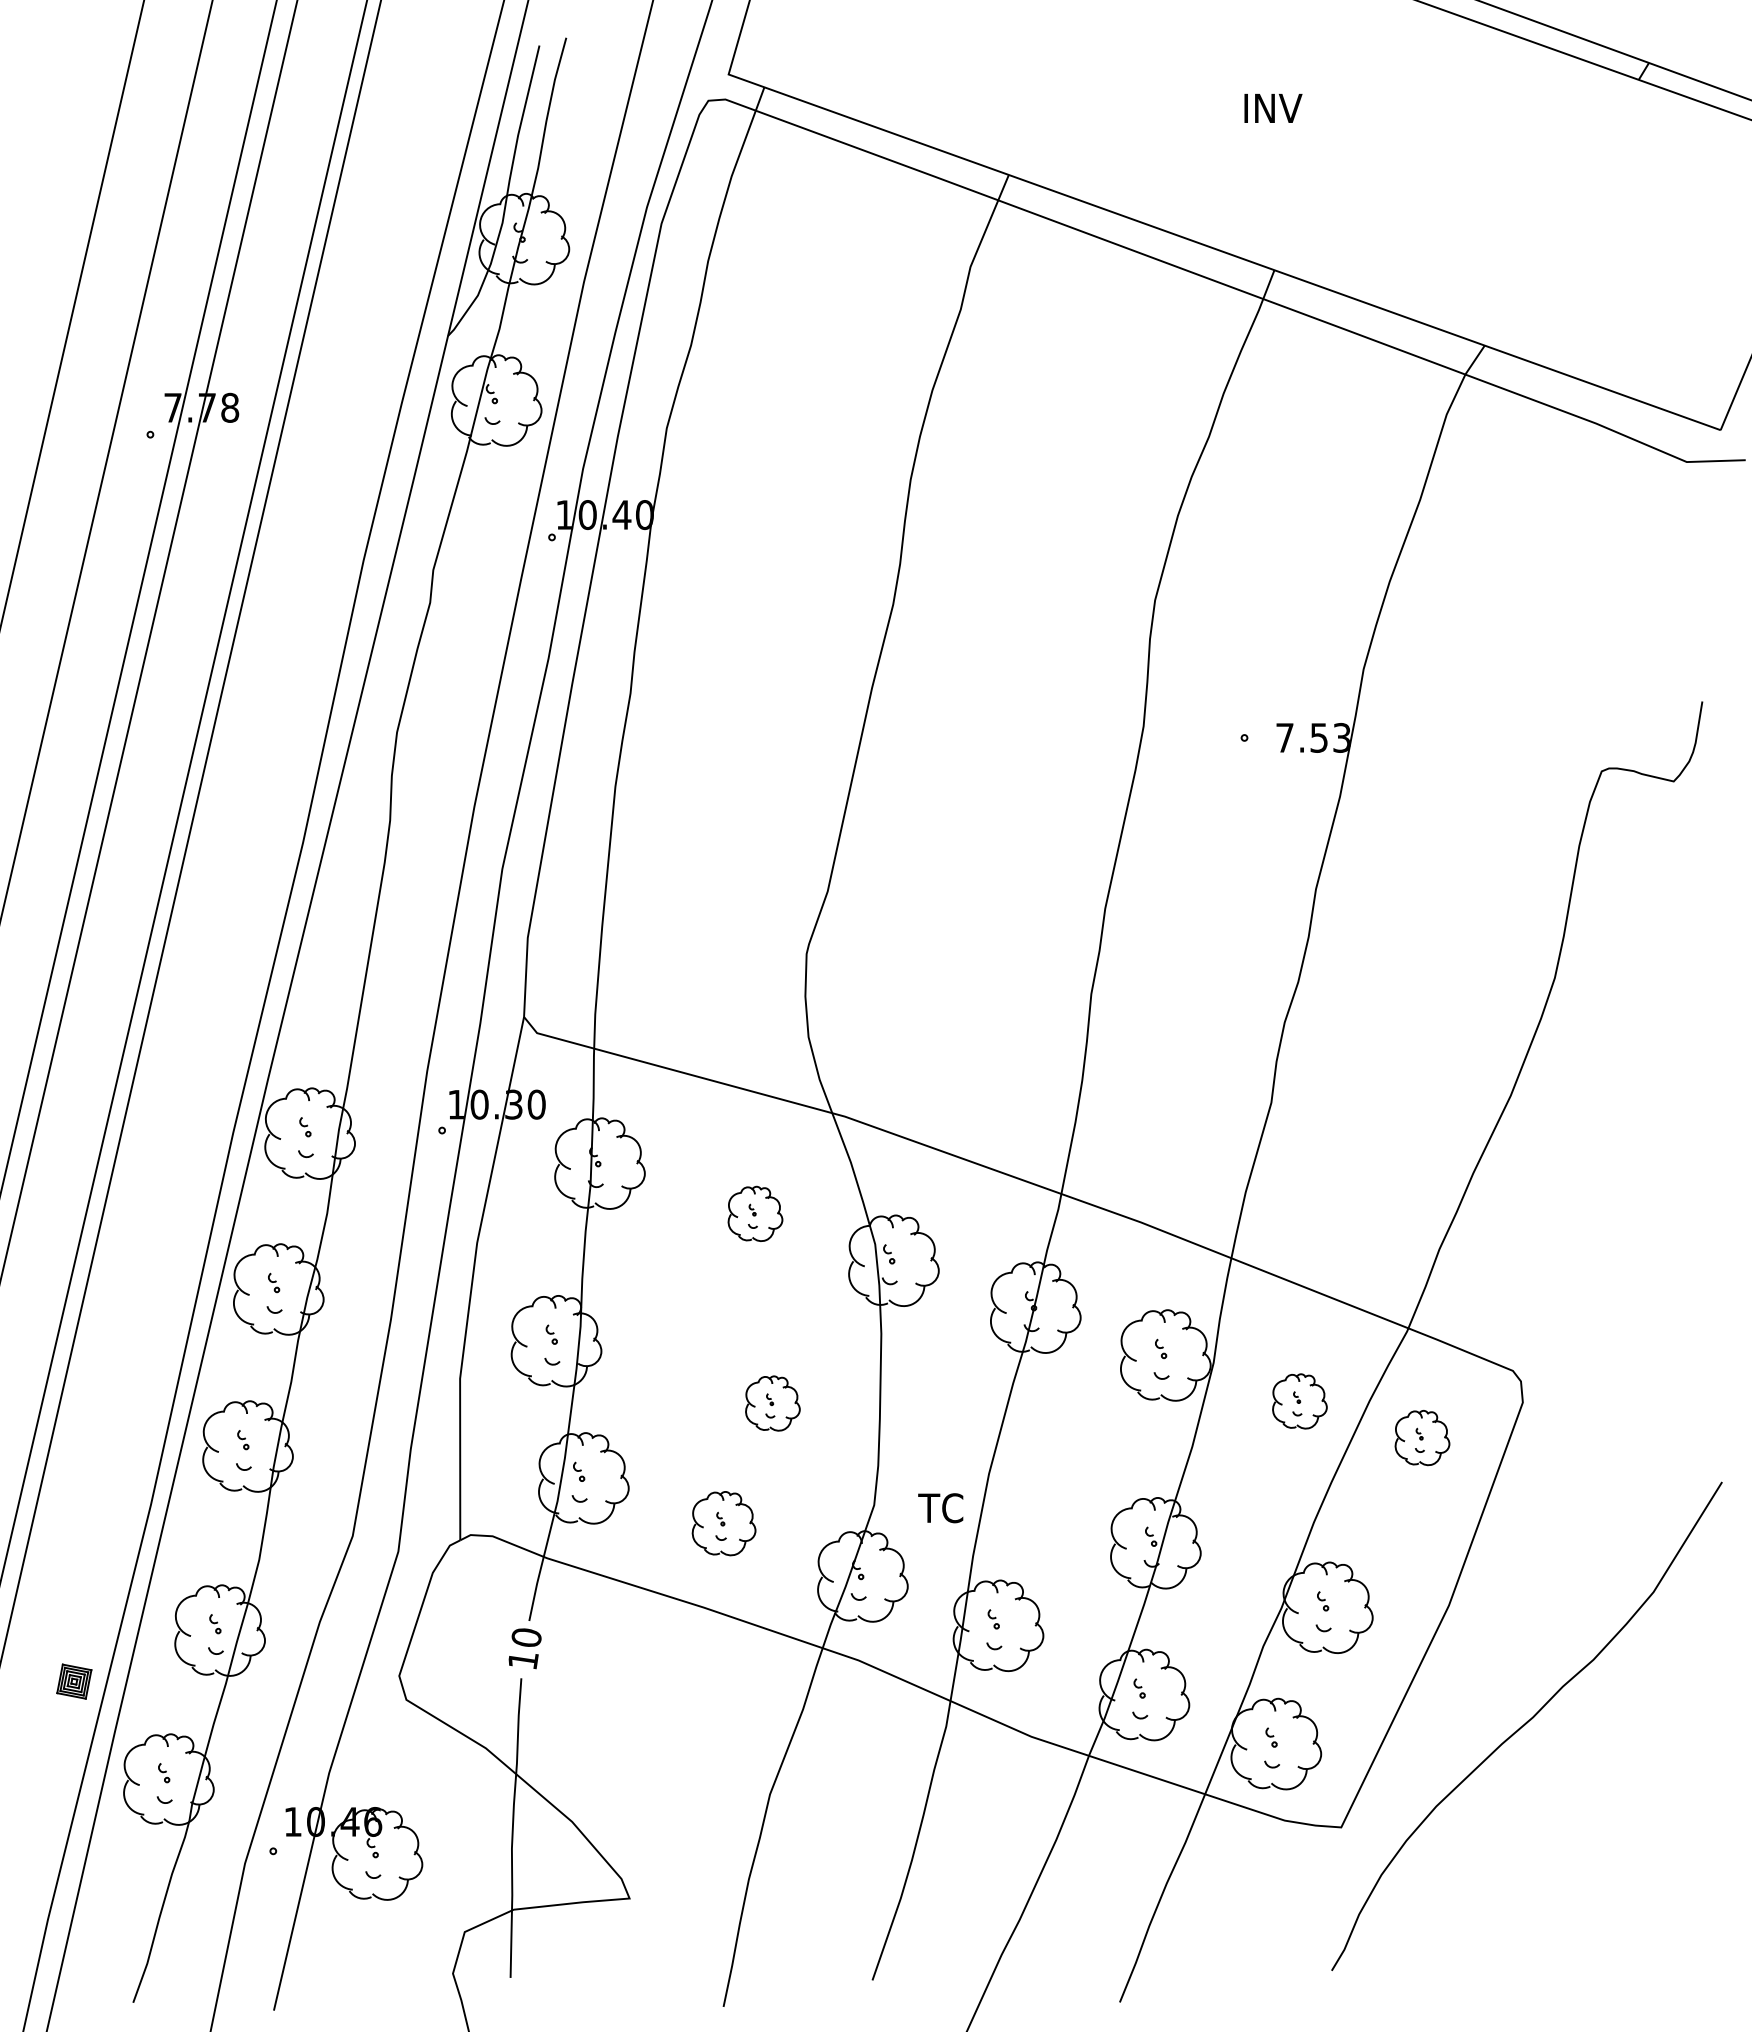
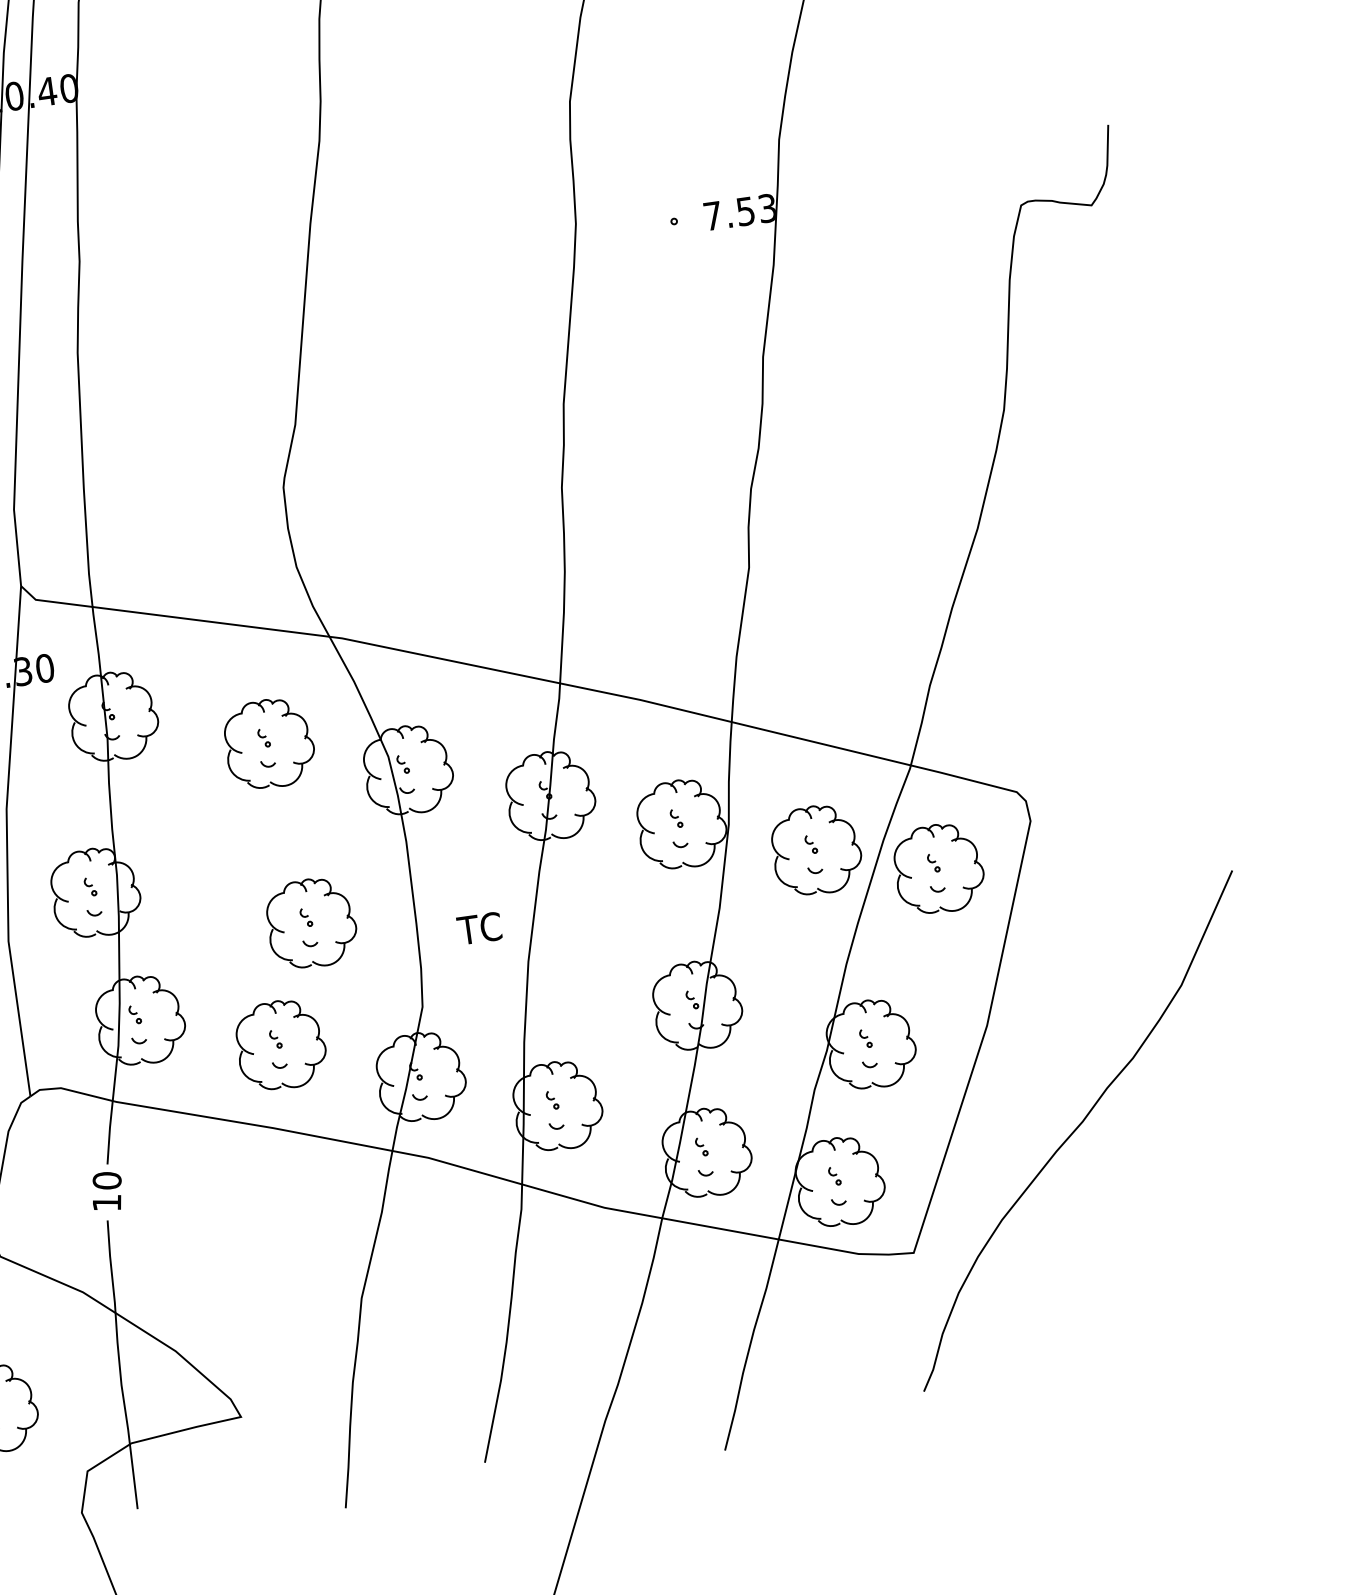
part: (755, 1213) -> (269, 743), size x1.67
part: (1299, 1401) -> (816, 850), size x1.67
part: (772, 1403) -> (311, 923), size x1.67
part: (1422, 1437) -> (939, 868), size x1.67
text: (940, 1508) -> (479, 928), moved
part: (723, 1523) -> (280, 1044), size x1.43

